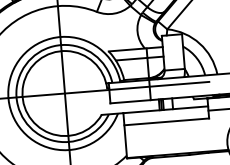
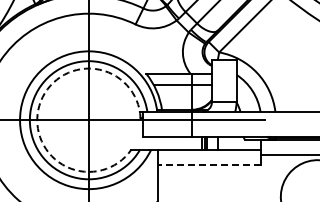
arc: (23, 84) -> (39, 105), solid -> dashed
line: (166, 121) -> (209, 164), solid -> dashed

